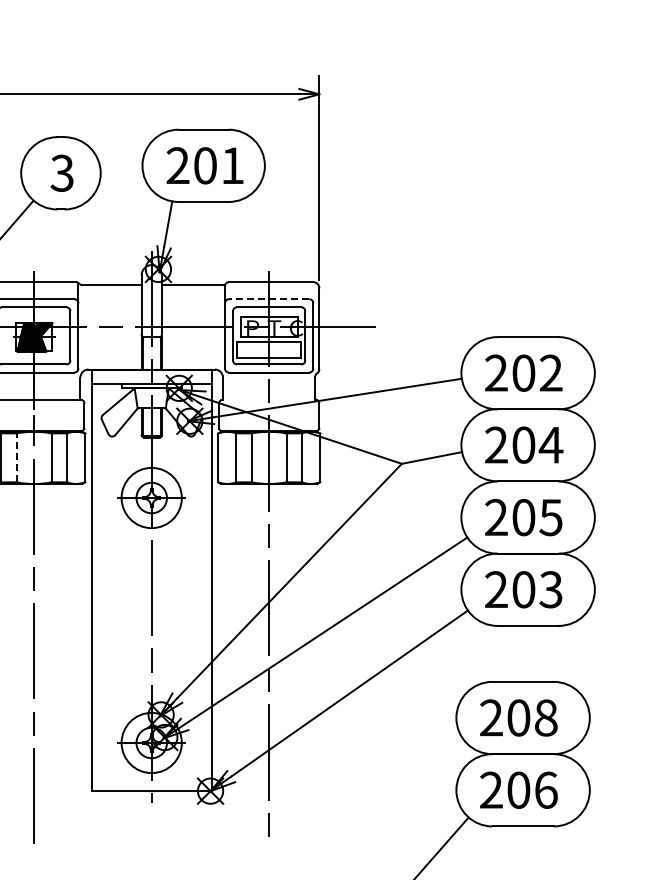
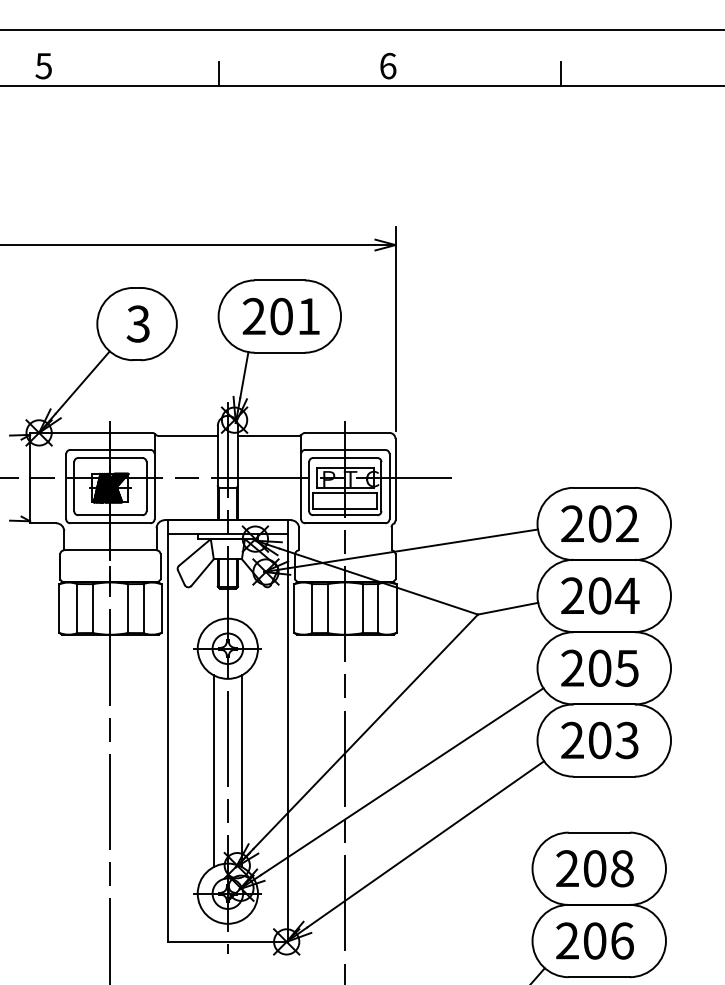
line: (268, 298) -> (344, 449), dashed -> solid
line: (17, 457) -> (93, 608), dashed -> solid
line: (137, 620) -> (213, 771), added
line: (165, 620) -> (241, 771), added

